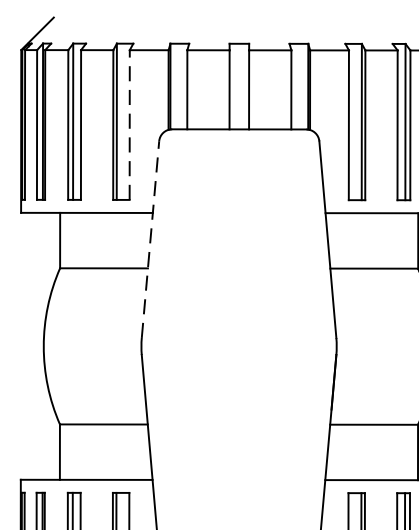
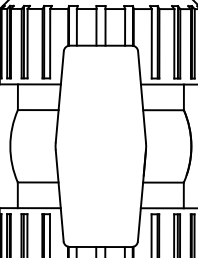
line: (130, 124) -> (50, 43), dashed -> solid
line: (149, 238) -> (59, 96), dashed -> solid

